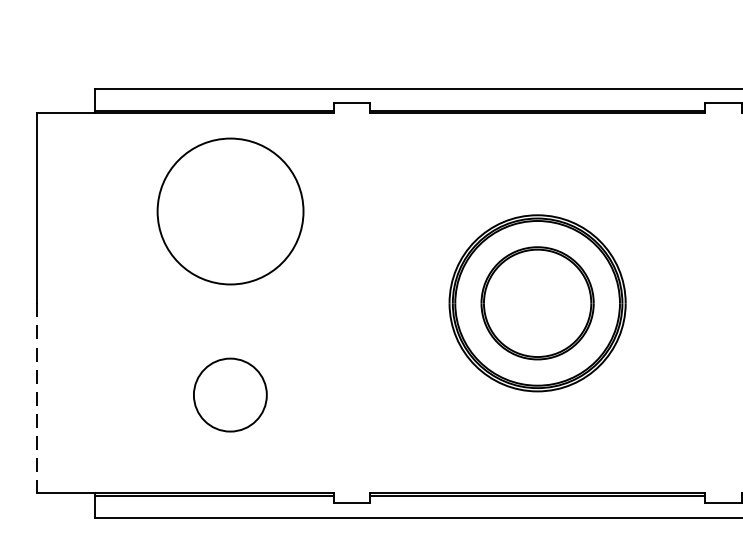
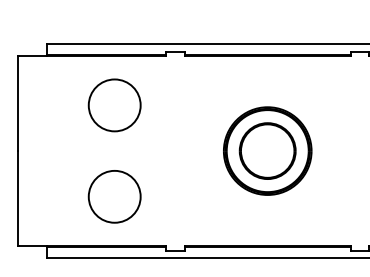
circle: (229, 211) -> (114, 105), size x0.71
circle: (229, 394) -> (114, 196), size x1.43
line: (37, 398) -> (18, 198), dashed -> solid

